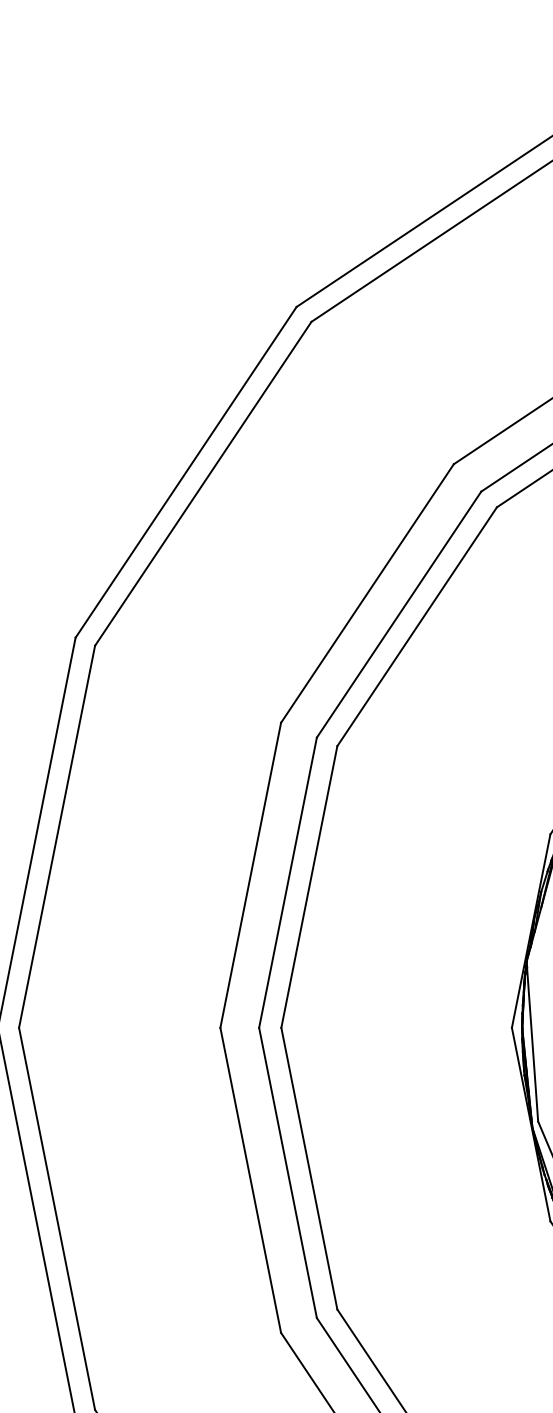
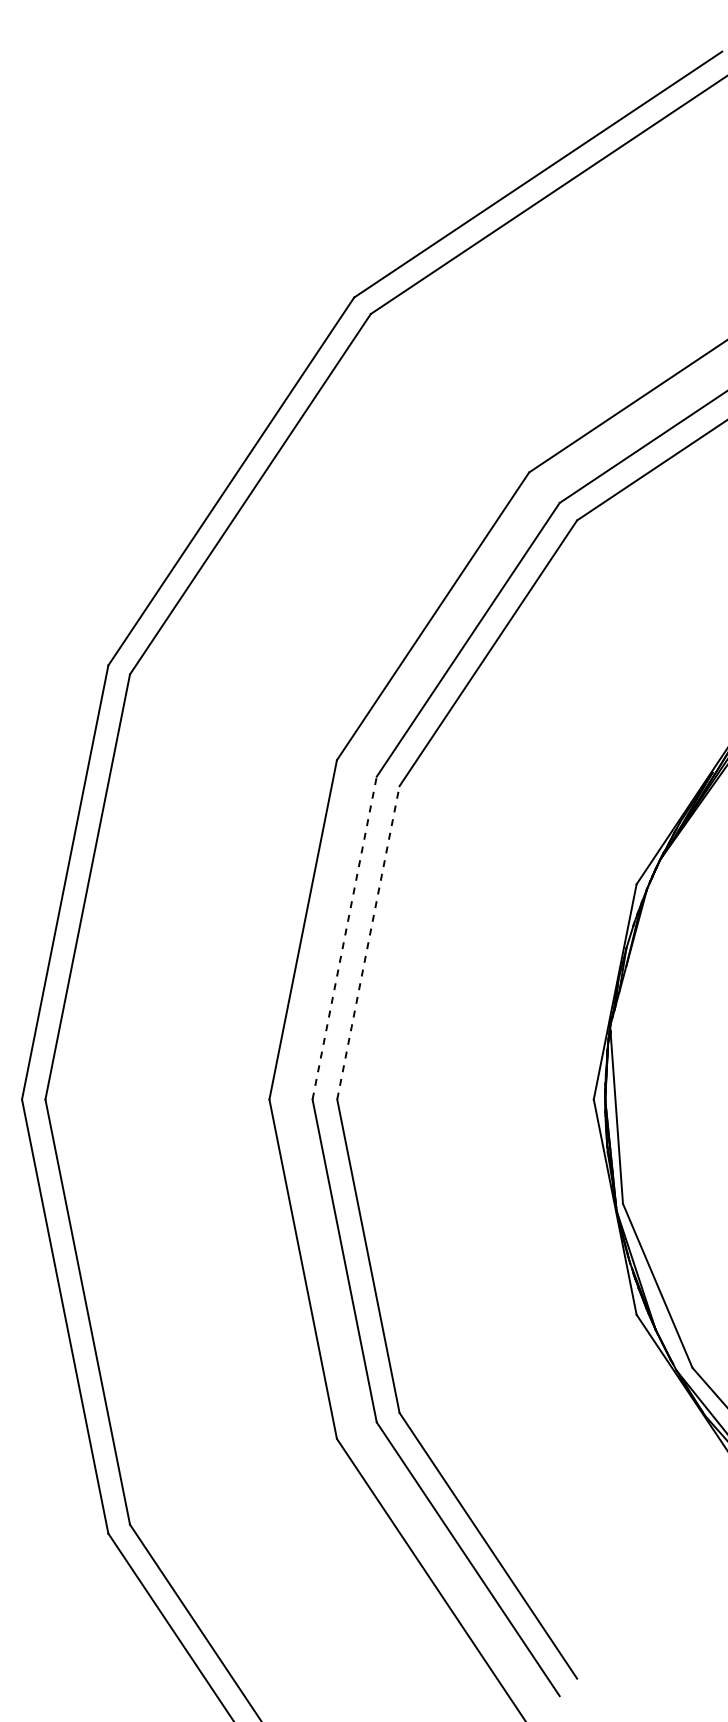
line: (287, 883) -> (344, 938), solid -> dashed
line: (309, 886) -> (368, 942), solid -> dashed

